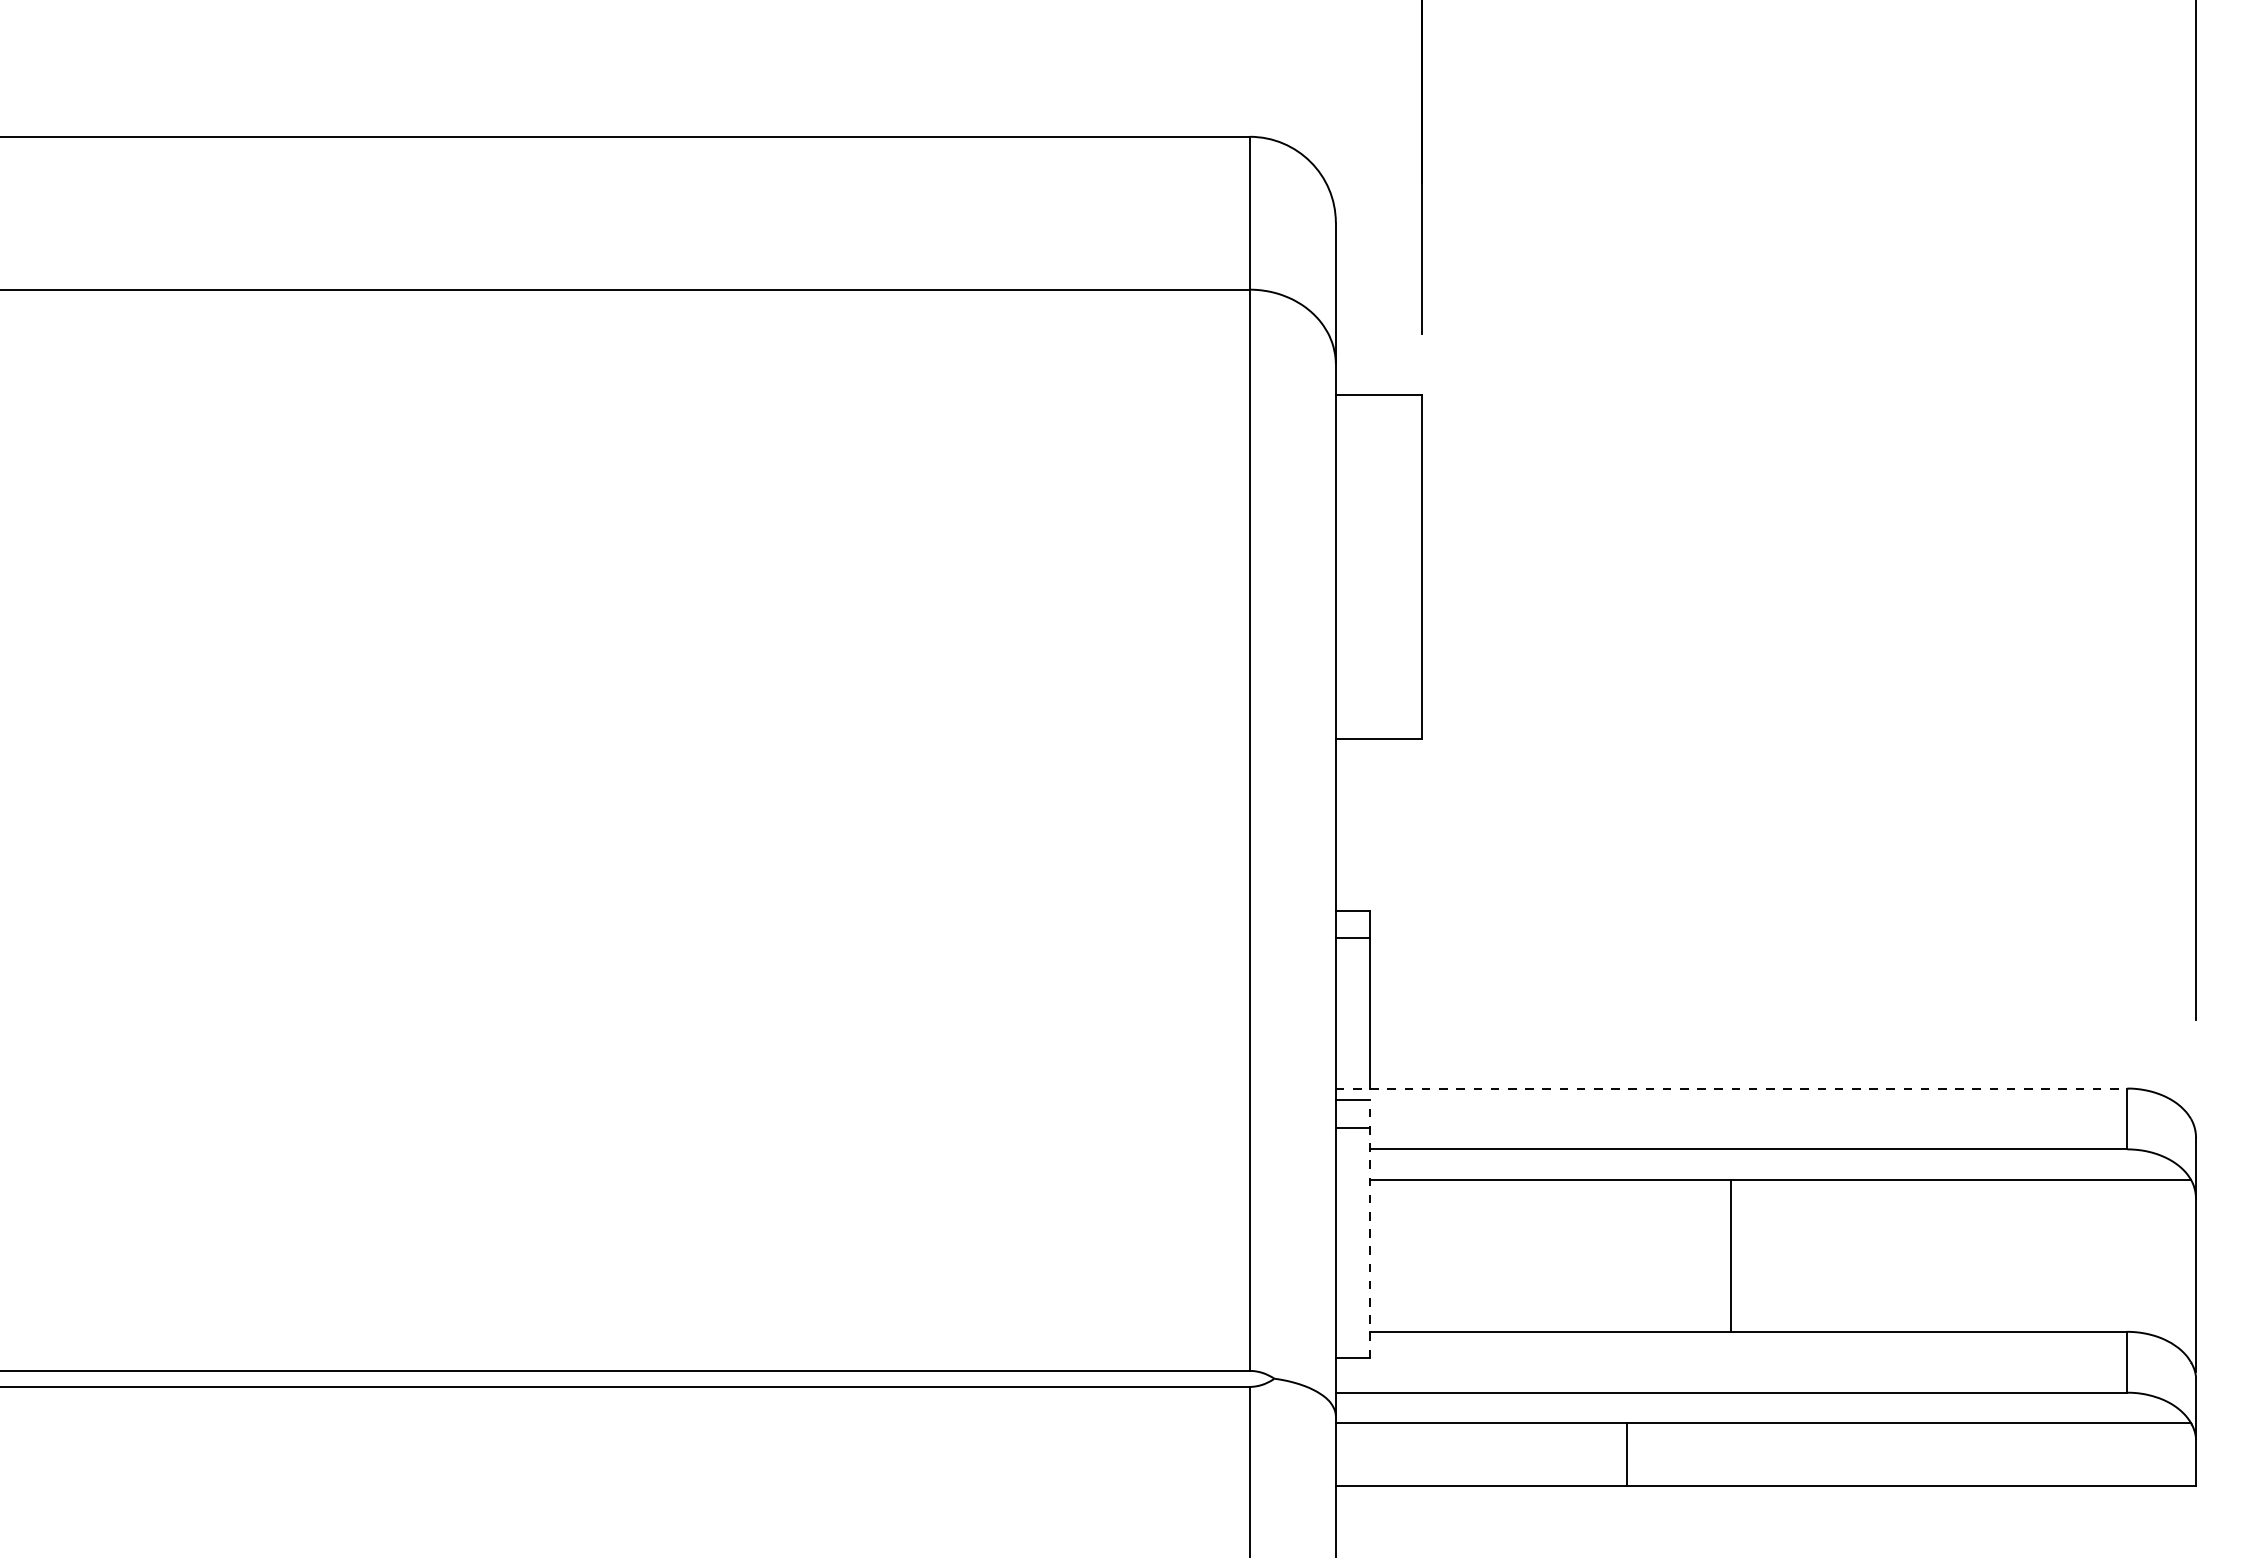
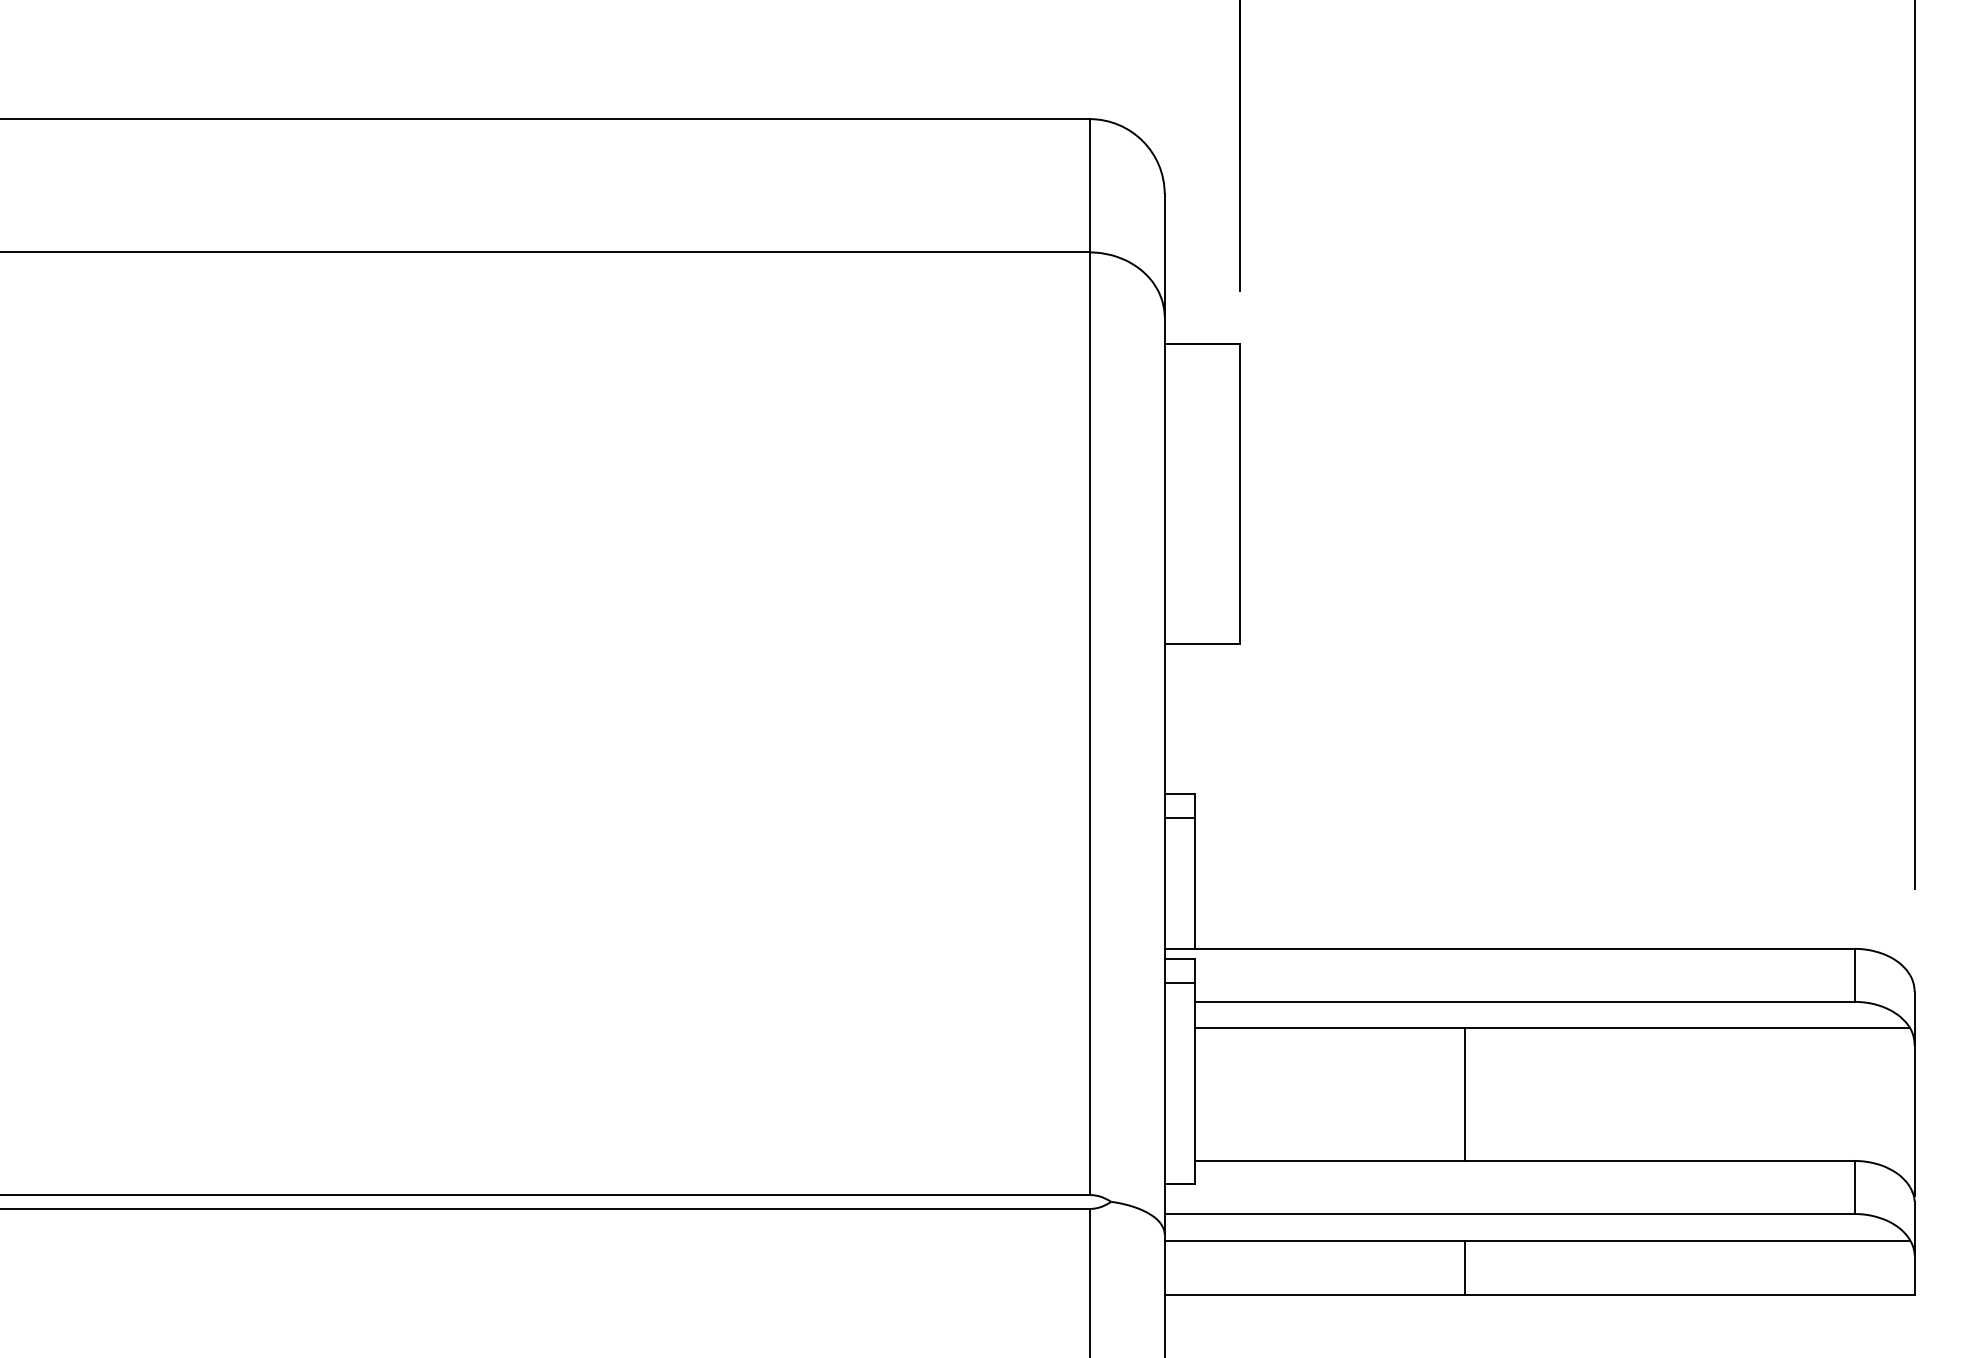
line: (1731, 1088) -> (1509, 948), dashed -> solid
line: (1370, 1228) -> (1194, 1070), dashed -> solid
line: (1730, 1255) -> (1464, 1094), moved
line: (1626, 1454) -> (1464, 1267), moved

